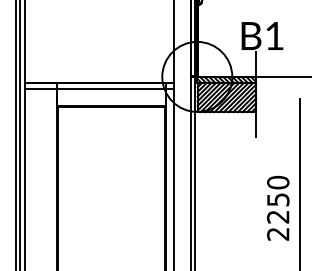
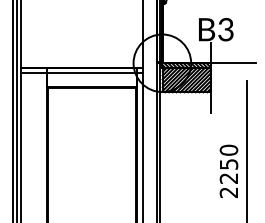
text: (274, 35) -> (225, 29), B1 -> B3

